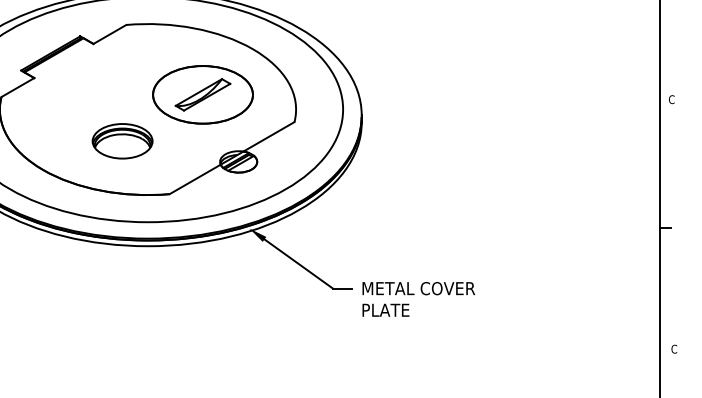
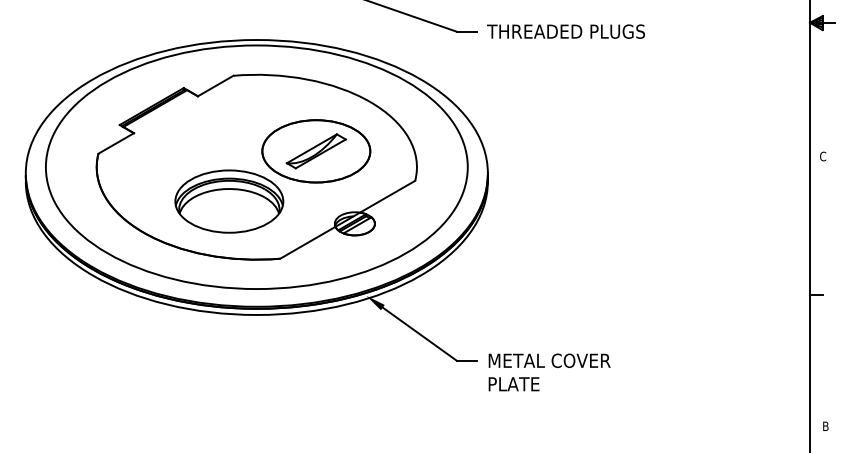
part: (122, 141) -> (229, 201), size x1.67
text: (674, 349) -> (825, 426), C -> B

